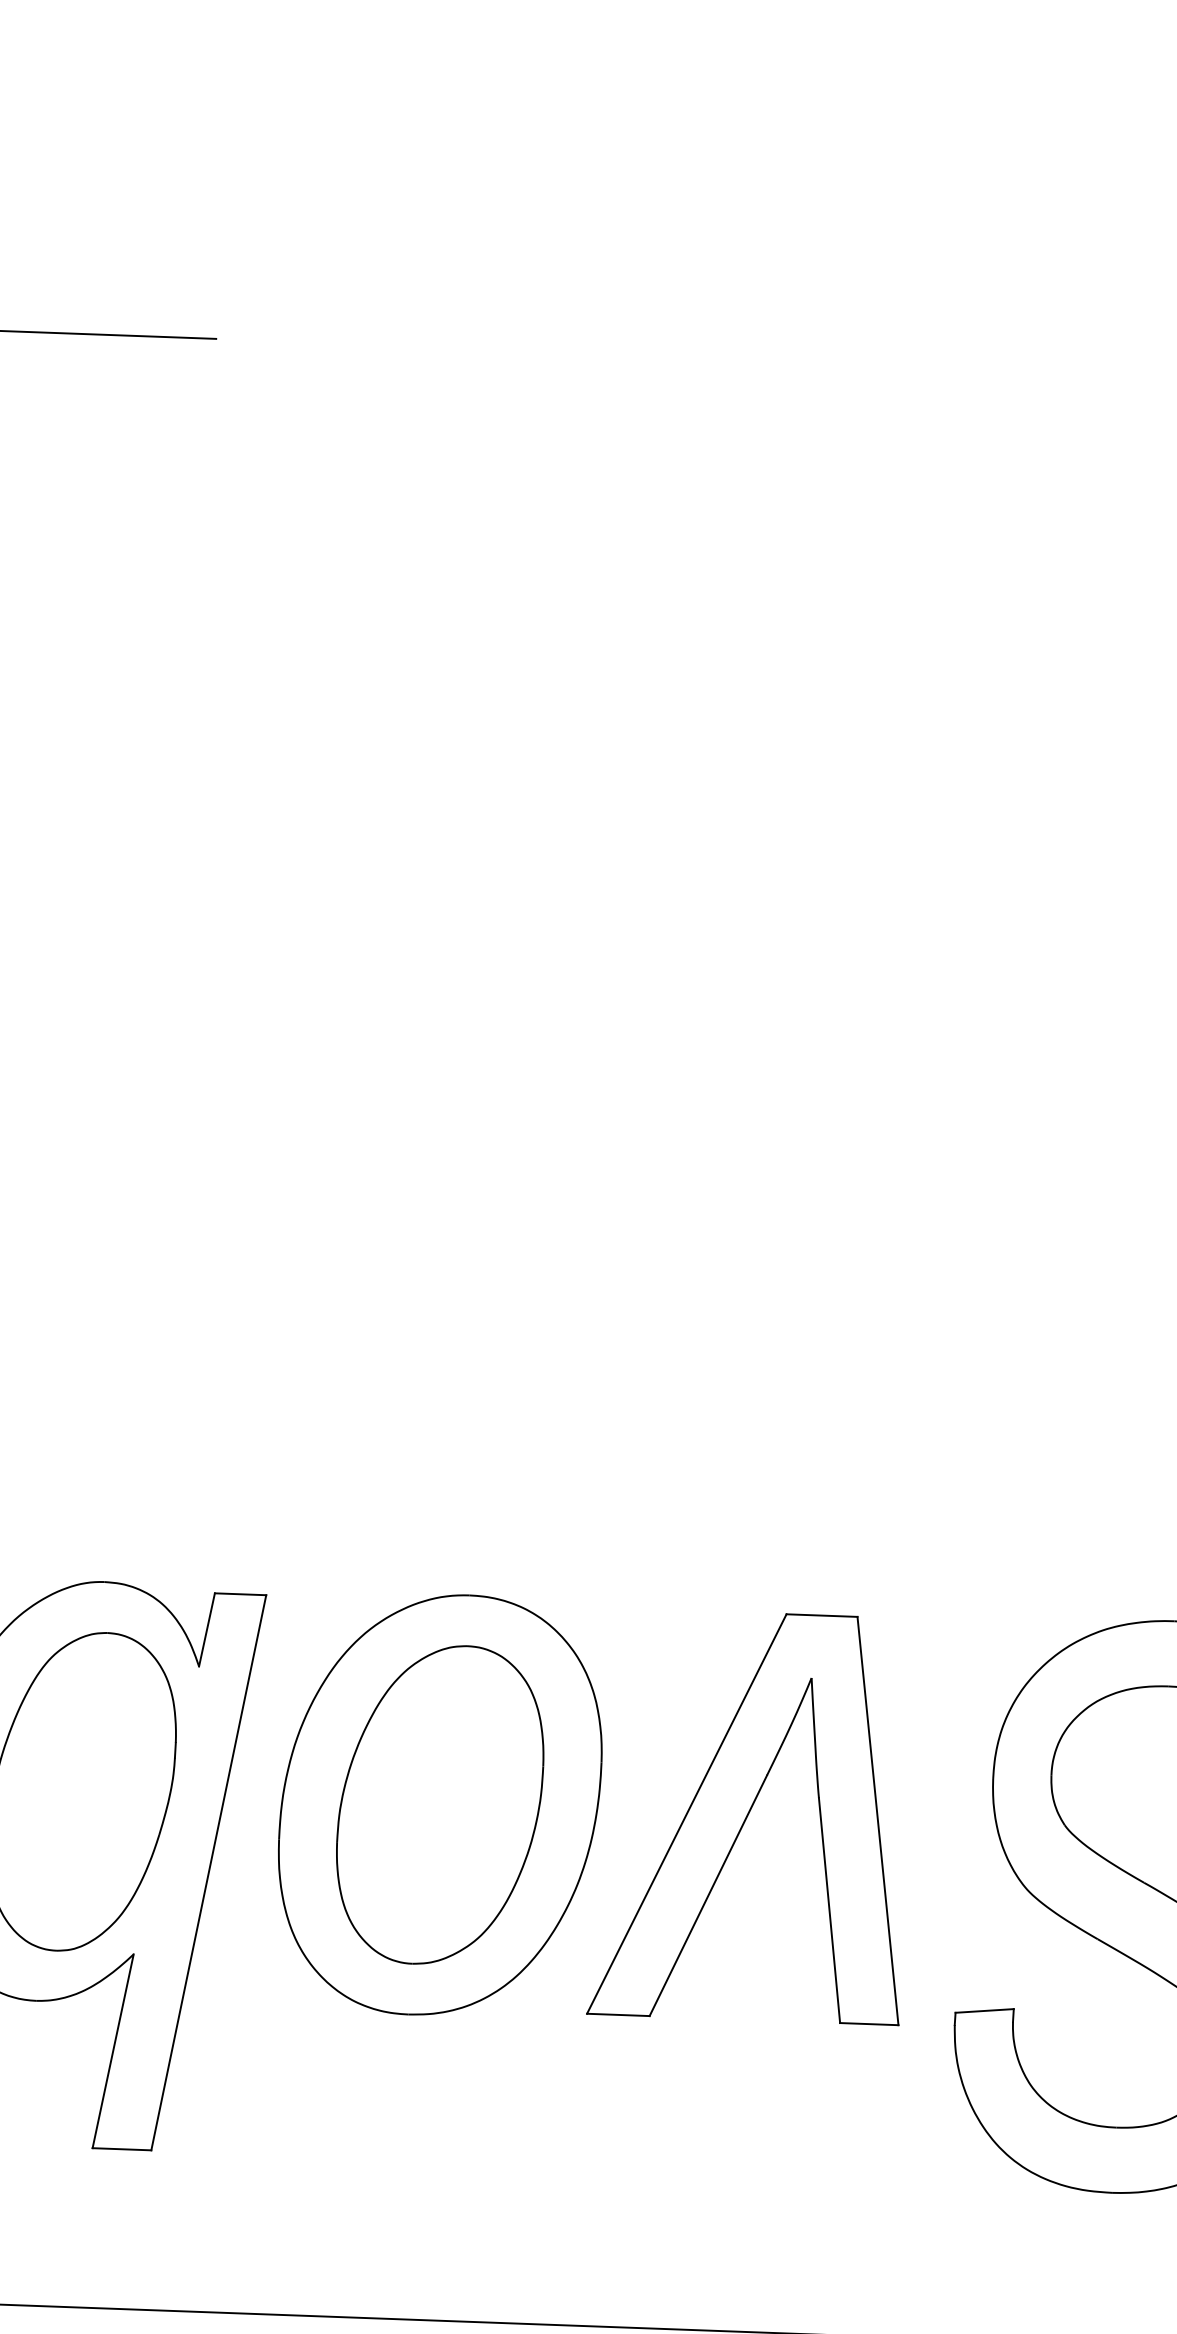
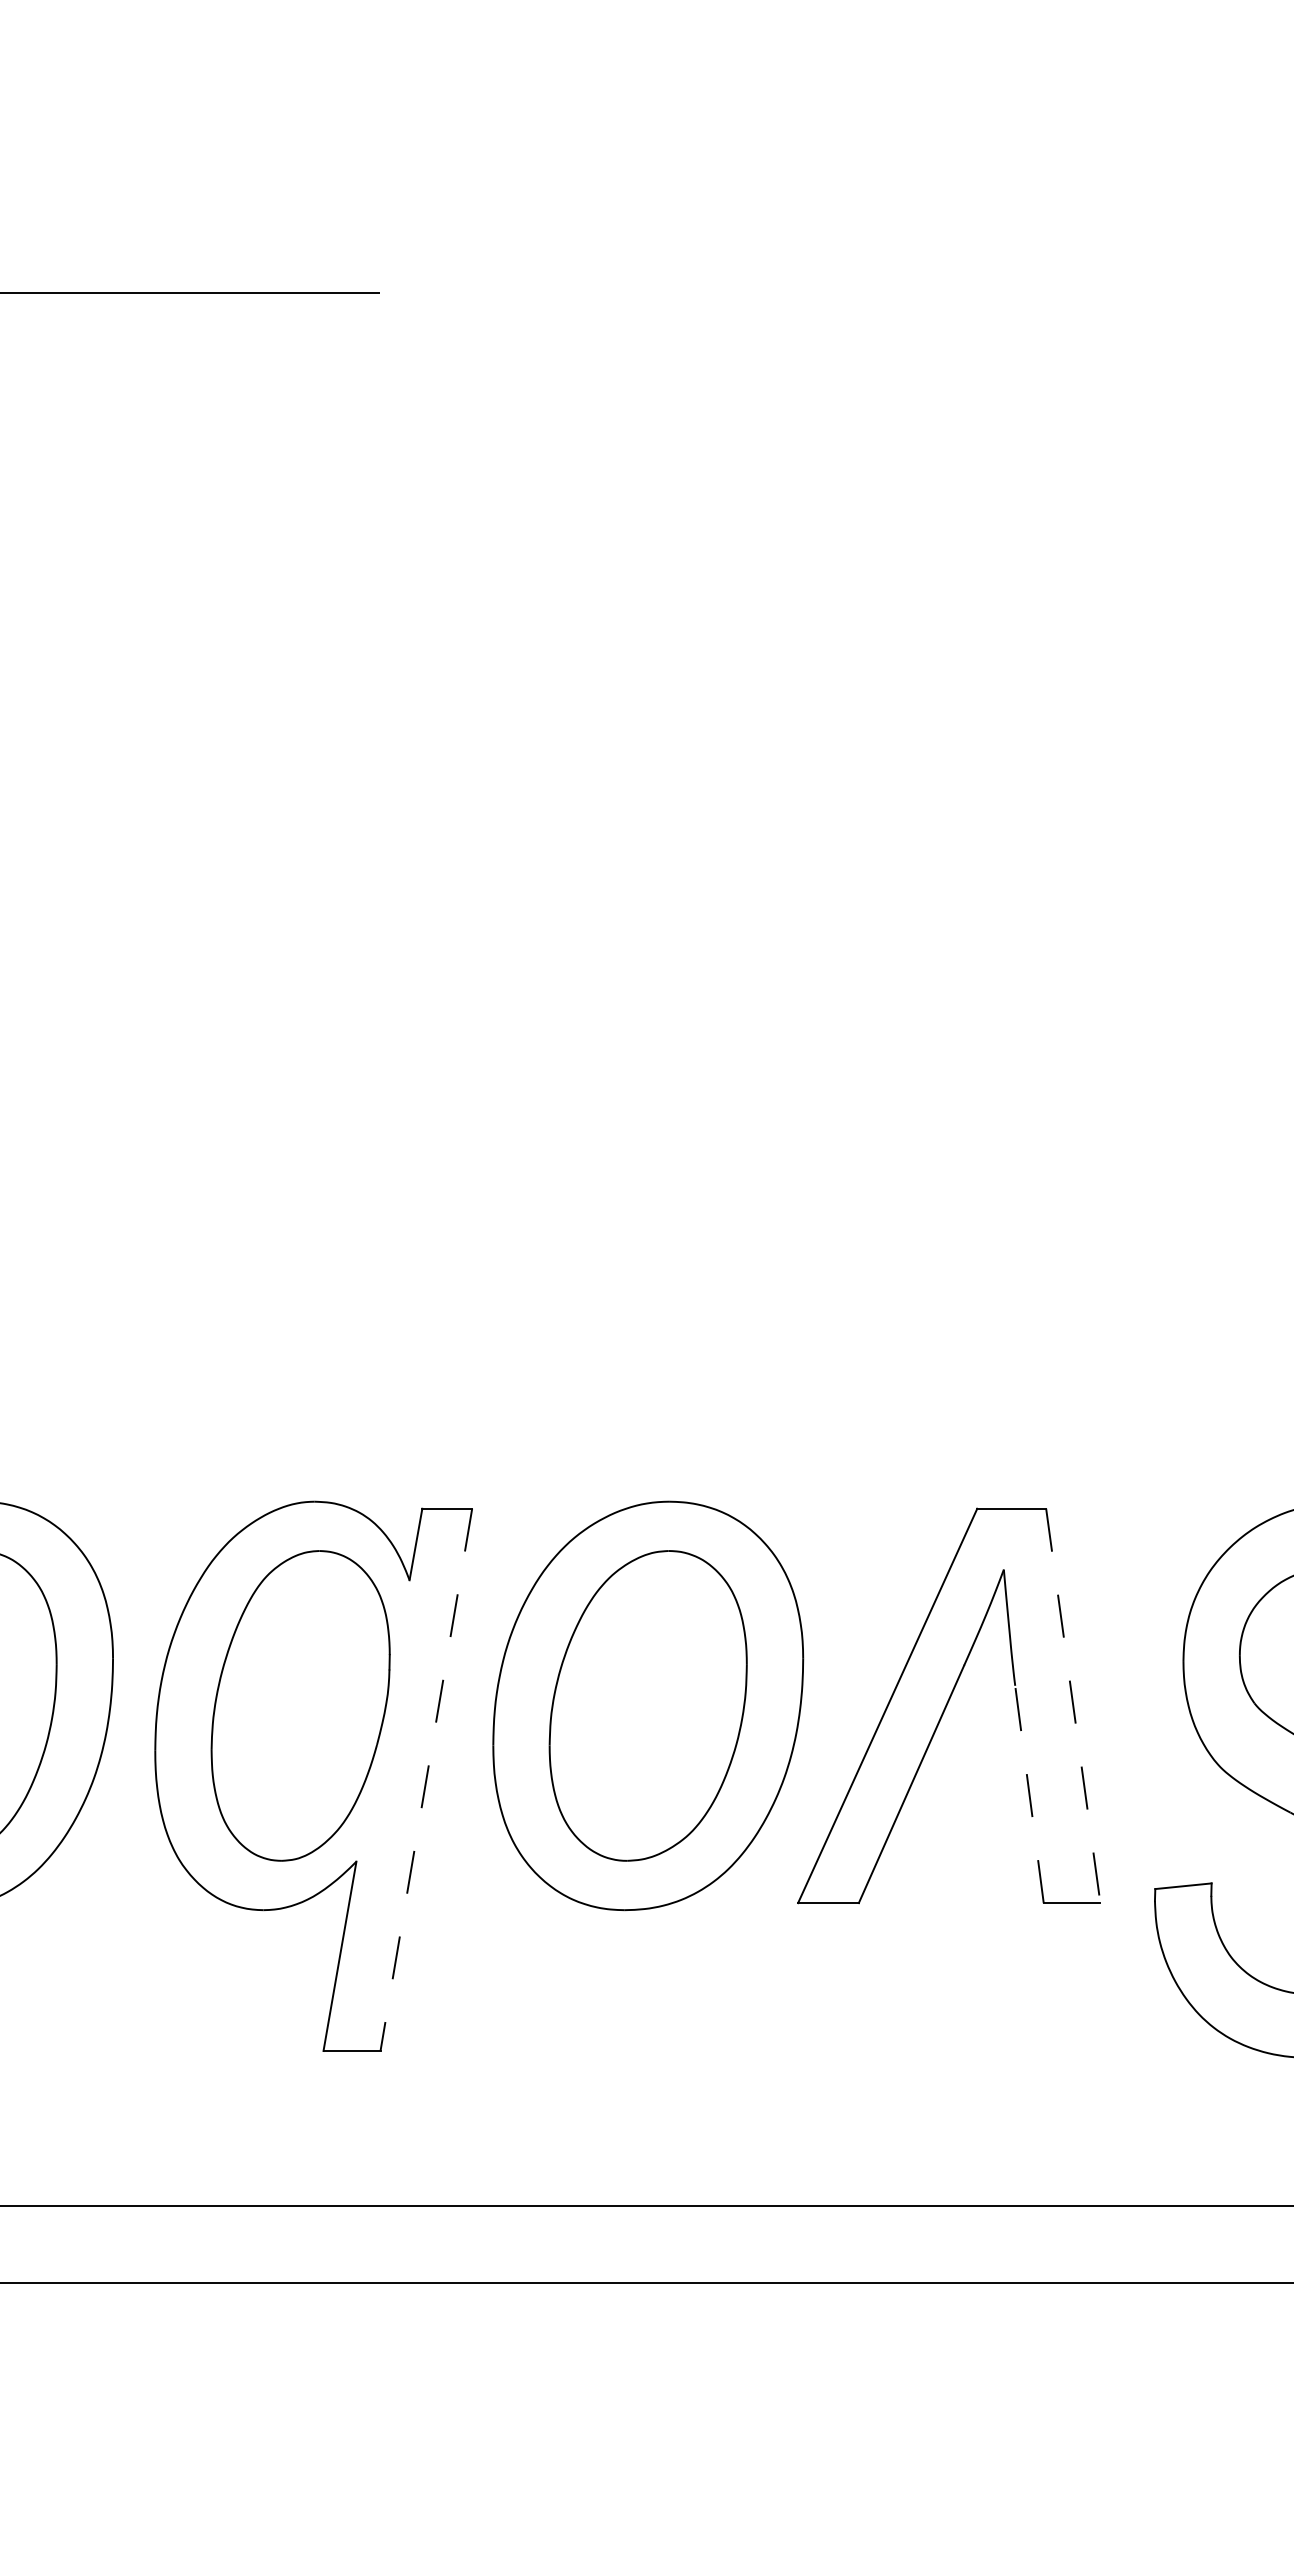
line: (878, 1821) -> (1073, 1706), solid -> dashed
line: (208, 1872) -> (426, 1779), solid -> dashed
line: (829, 1910) -> (1029, 1794), solid -> dashed

